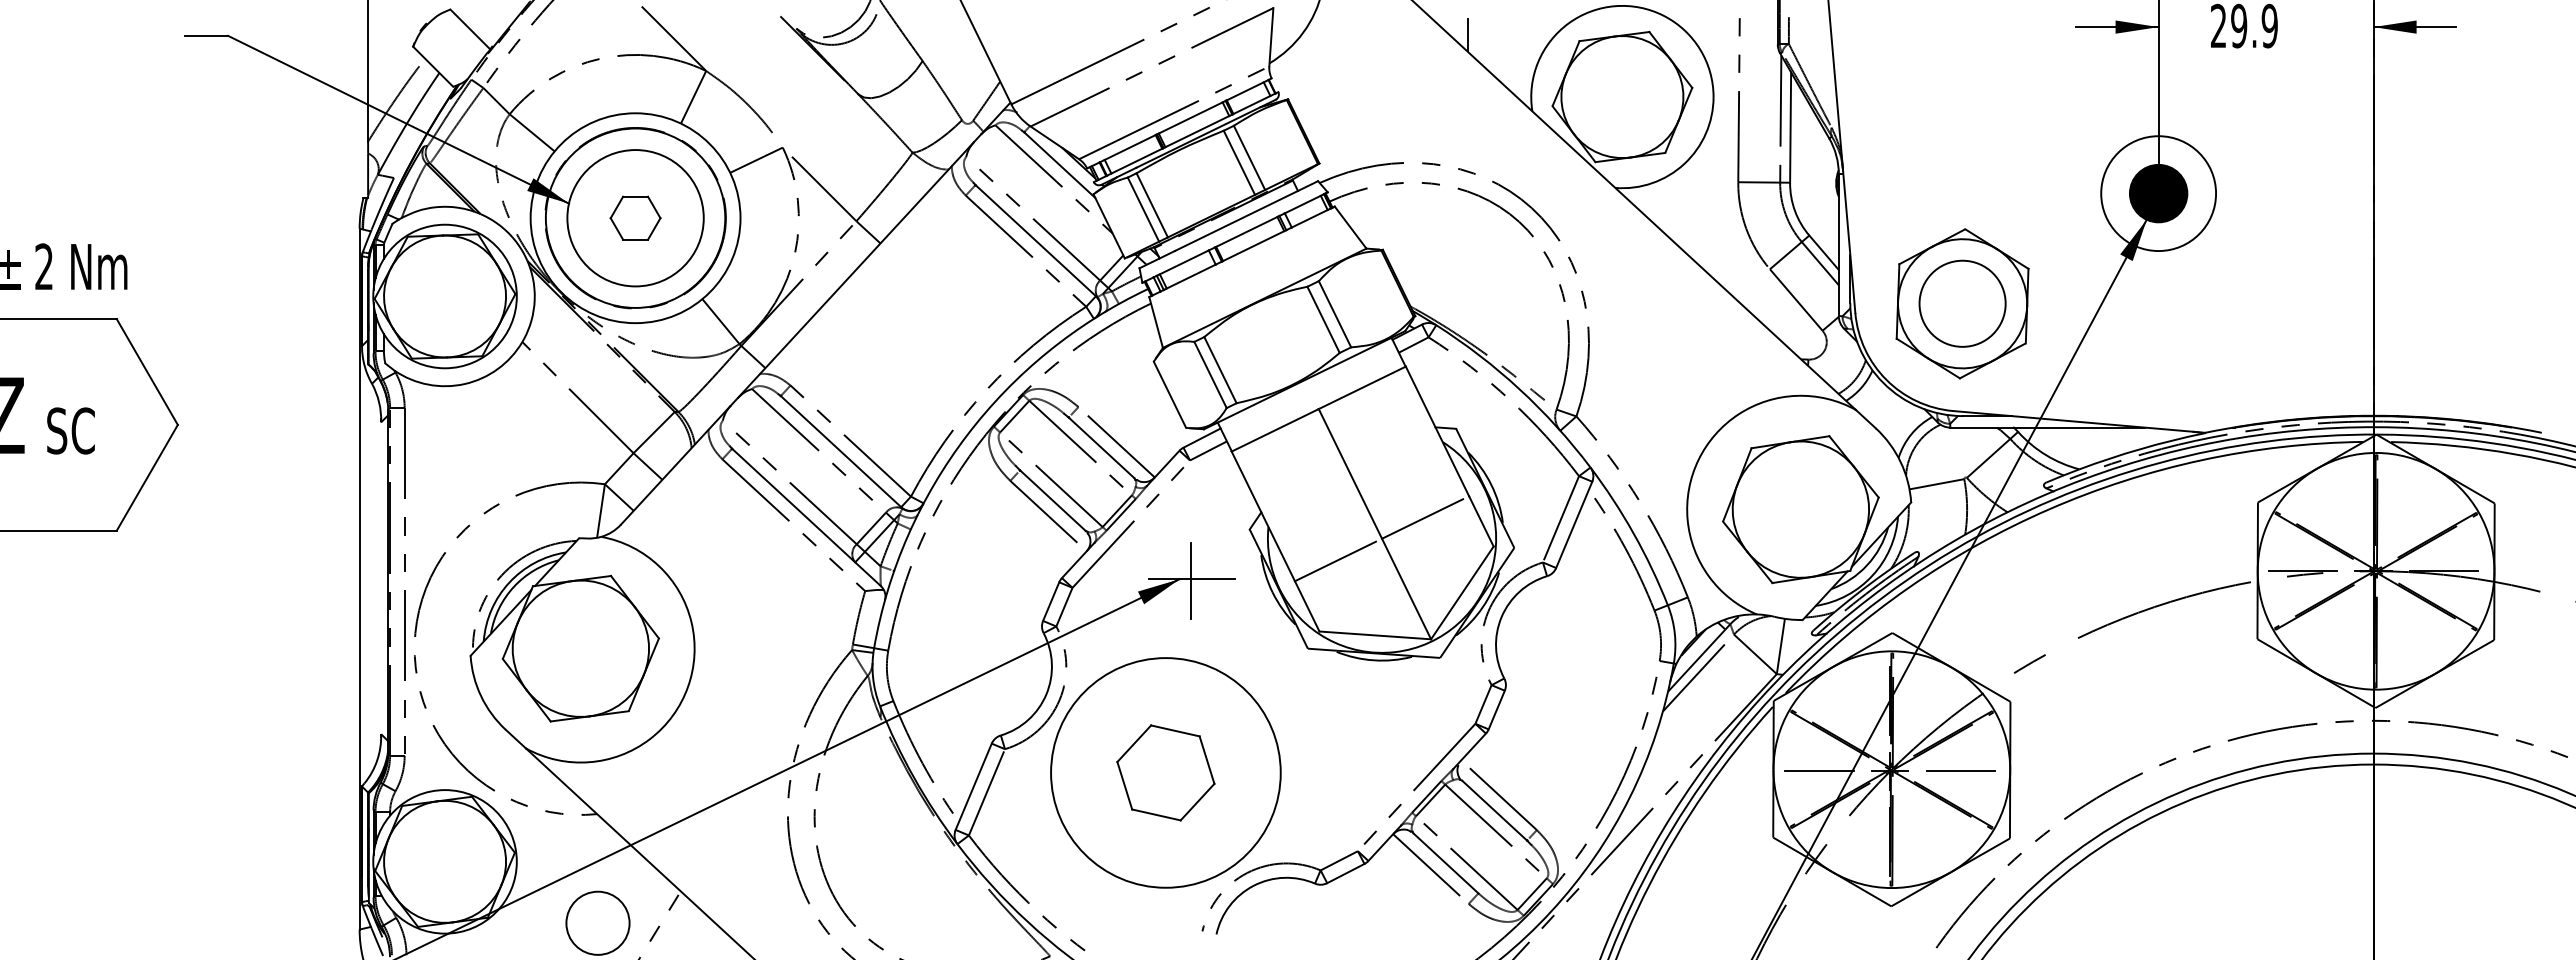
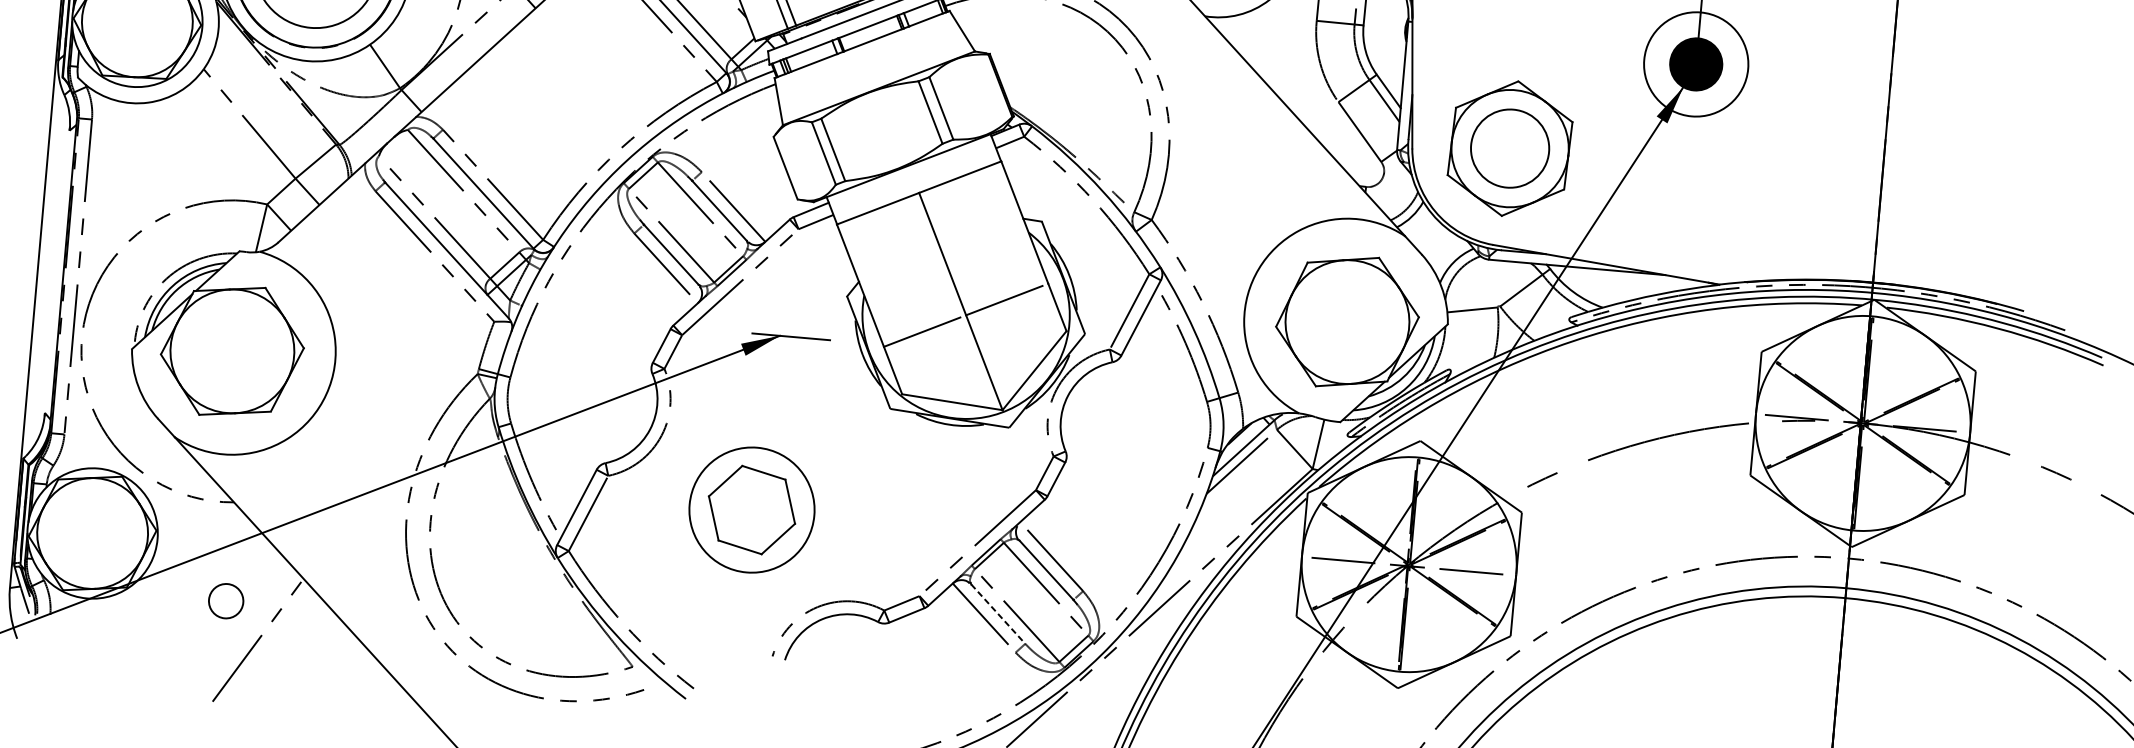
line: (1190, 580) -> (789, 337), removed
circle: (1165, 772) -> (751, 509), size x0.6
line: (1446, 863) -> (998, 614), solid -> dashed
circle: (597, 922) -> (225, 600), size x0.6

